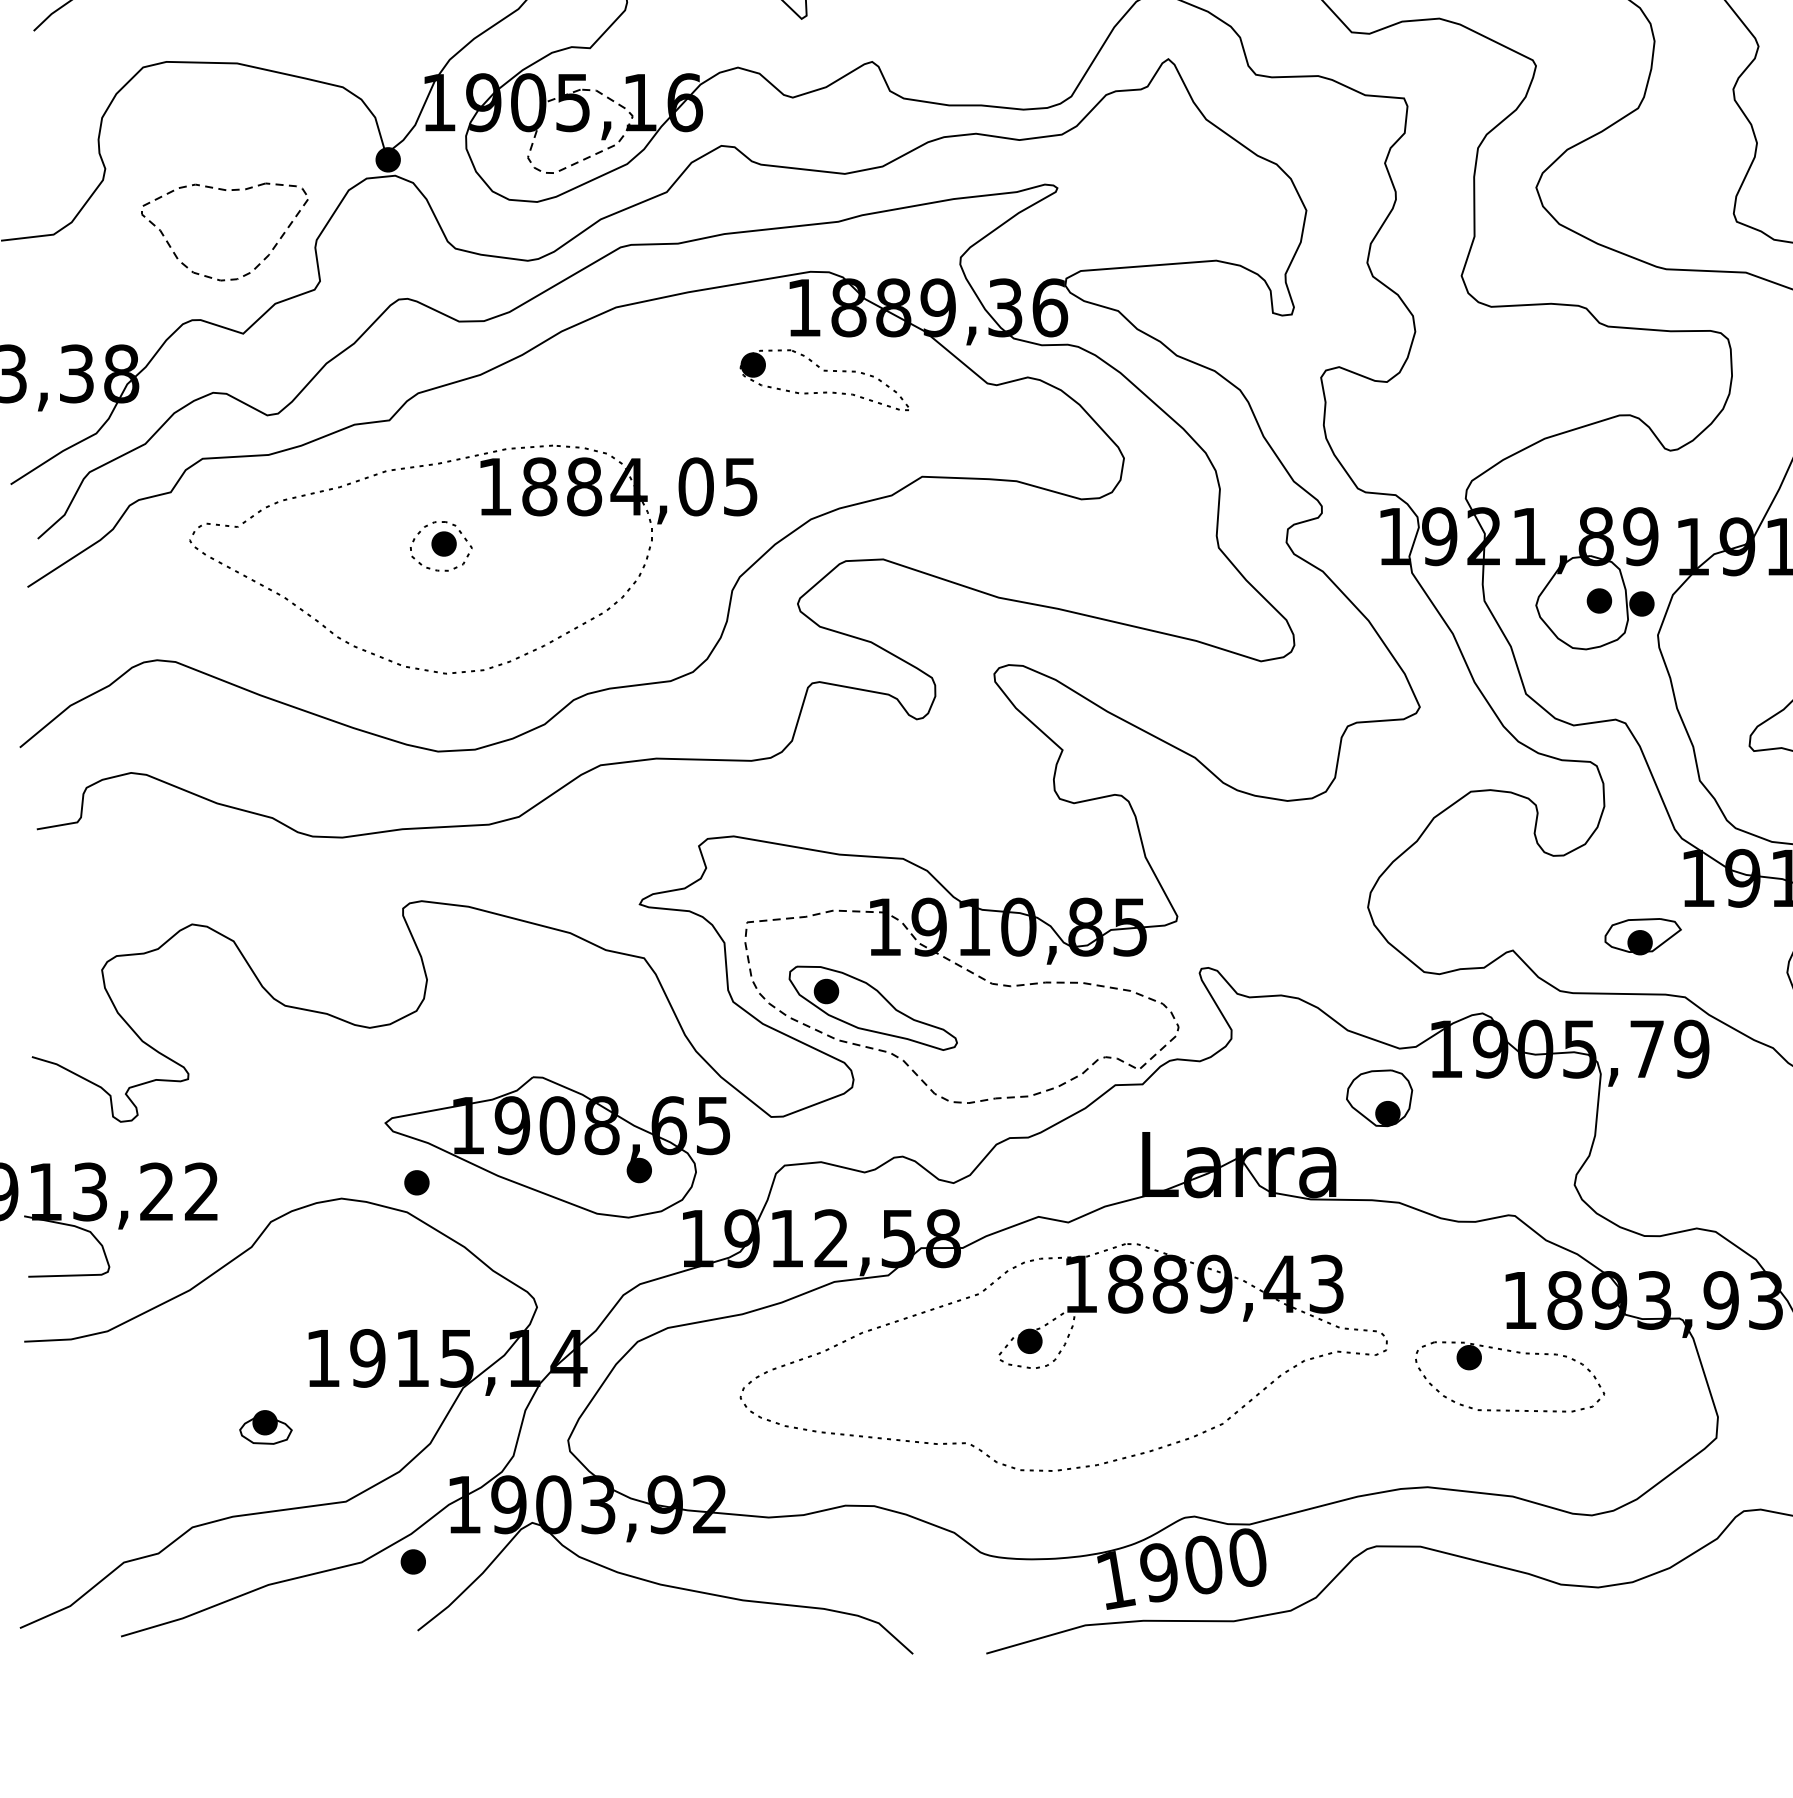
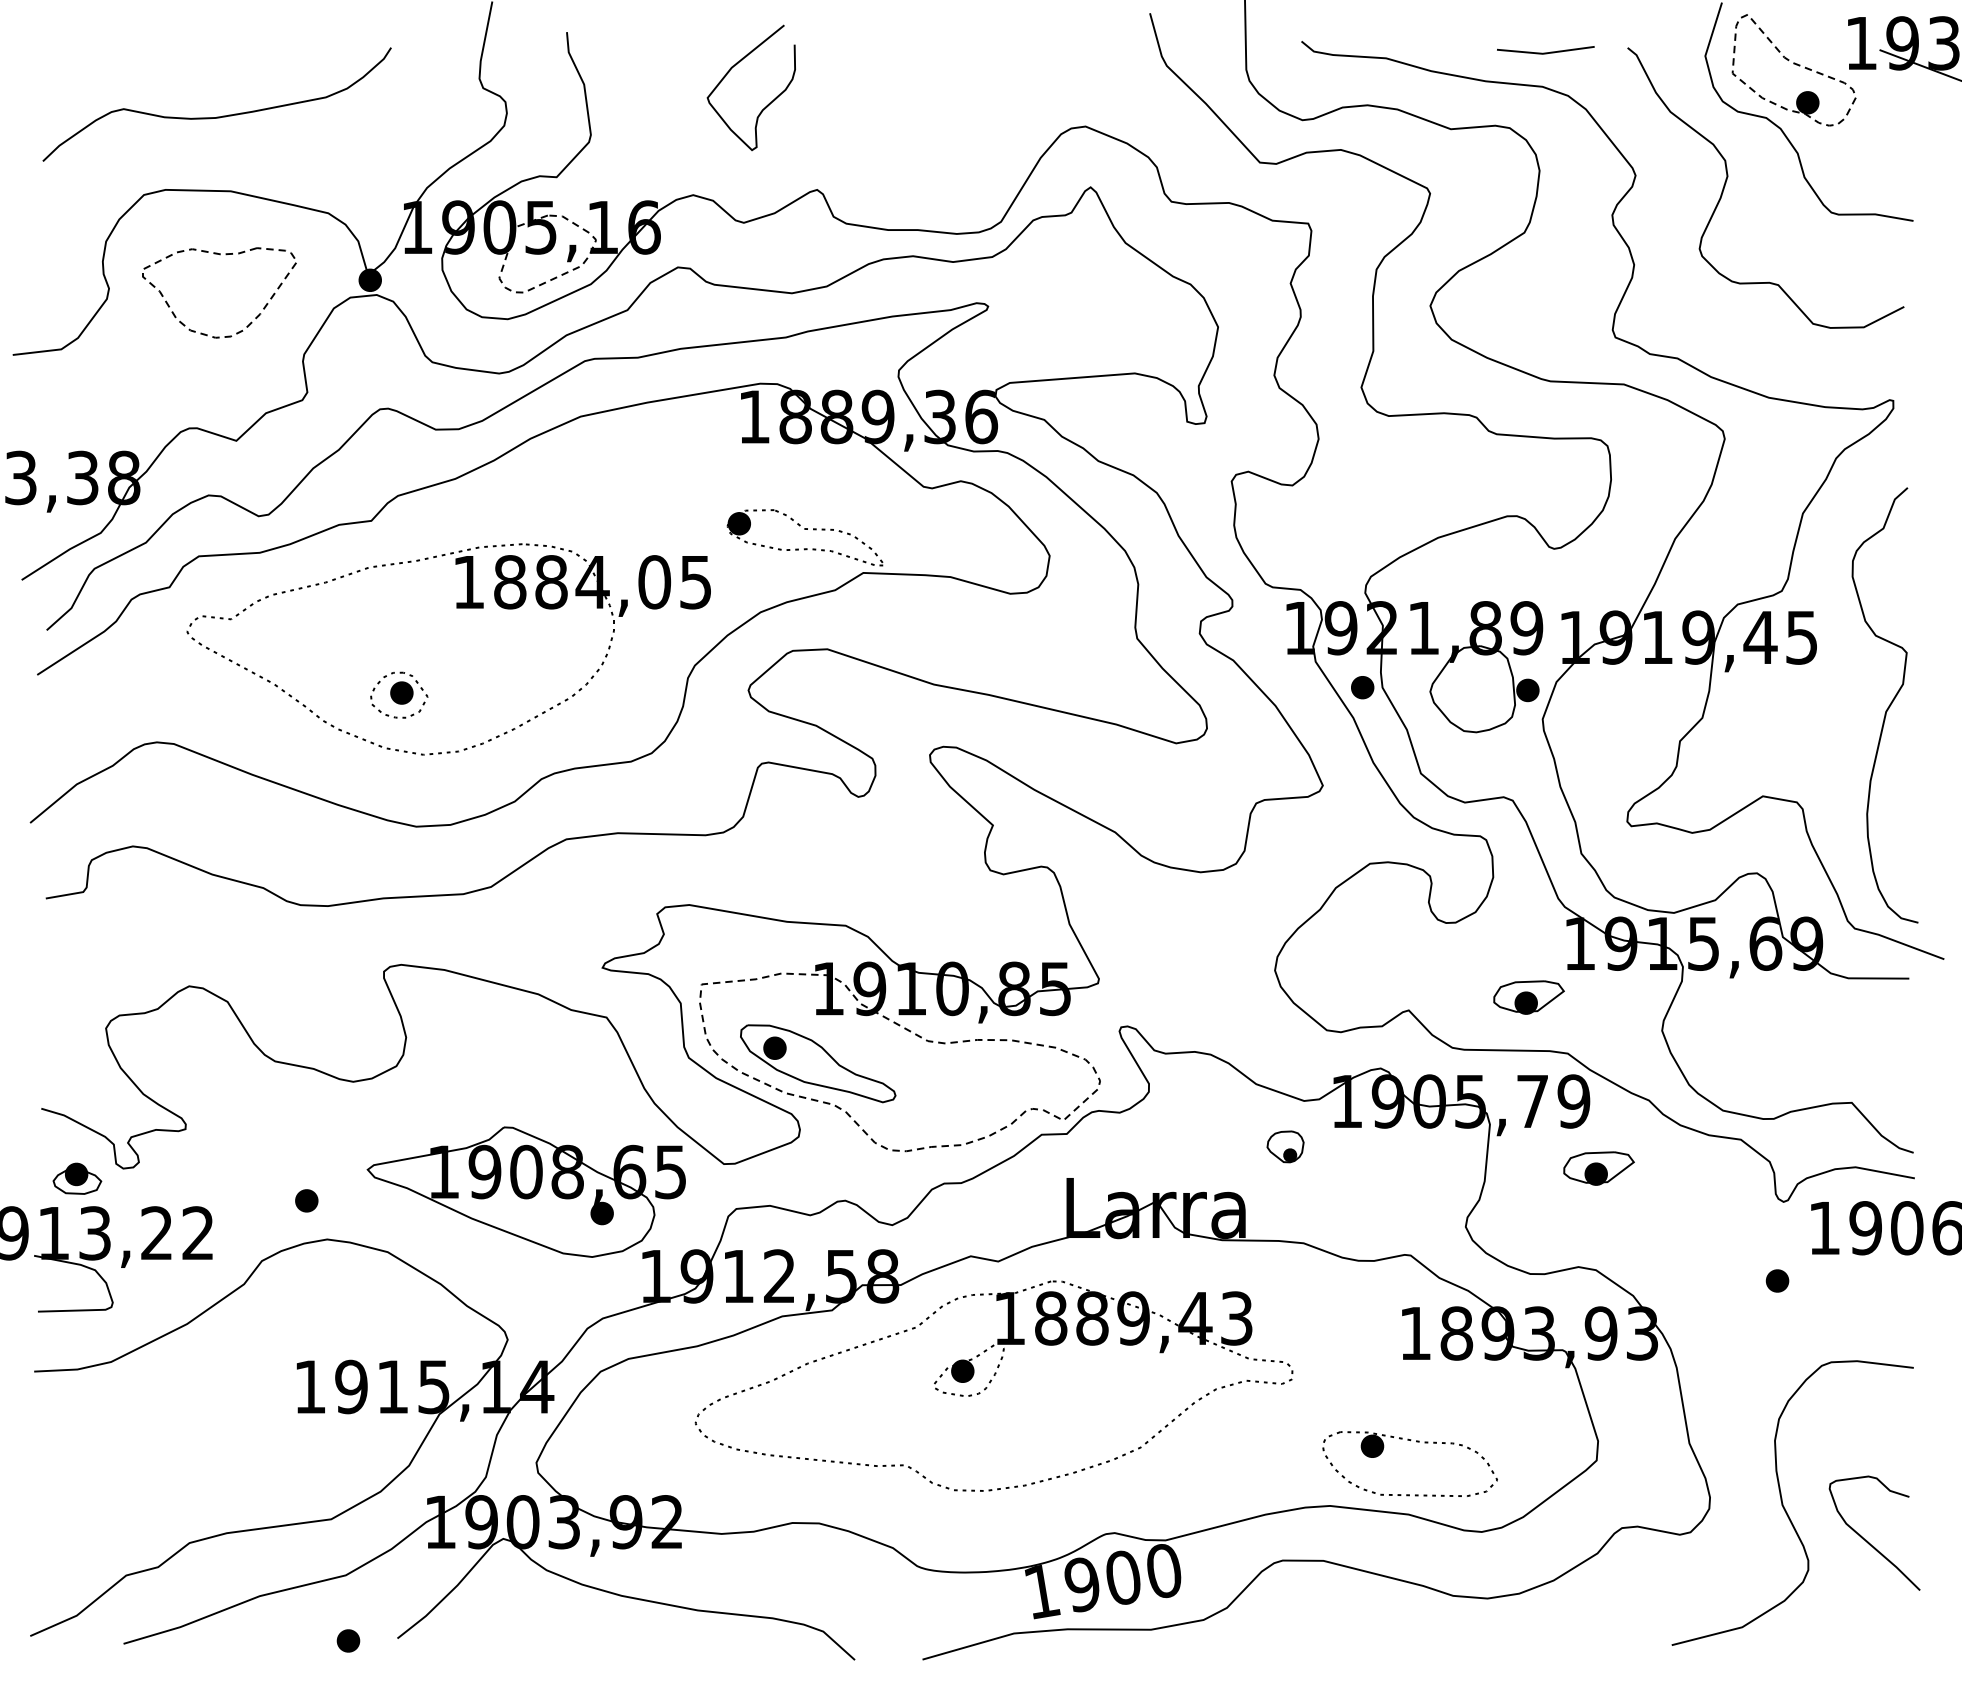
part: (224, 191) -> (219, 255), moved
part: (823, 371) -> (804, 529), moved
part: (441, 545) -> (399, 694), moved
part: (1599, 600) -> (1362, 687), moved
part: (1379, 1097) -> (1285, 1146), size x0.6
part: (1718, 1121) -> (1598, 1168), added
part: (416, 1182) -> (306, 1200), moved
part: (1510, 1352) -> (1410, 1441), moved
part: (266, 1427) -> (77, 1178), moved
part: (413, 1561) -> (348, 1640), moved

